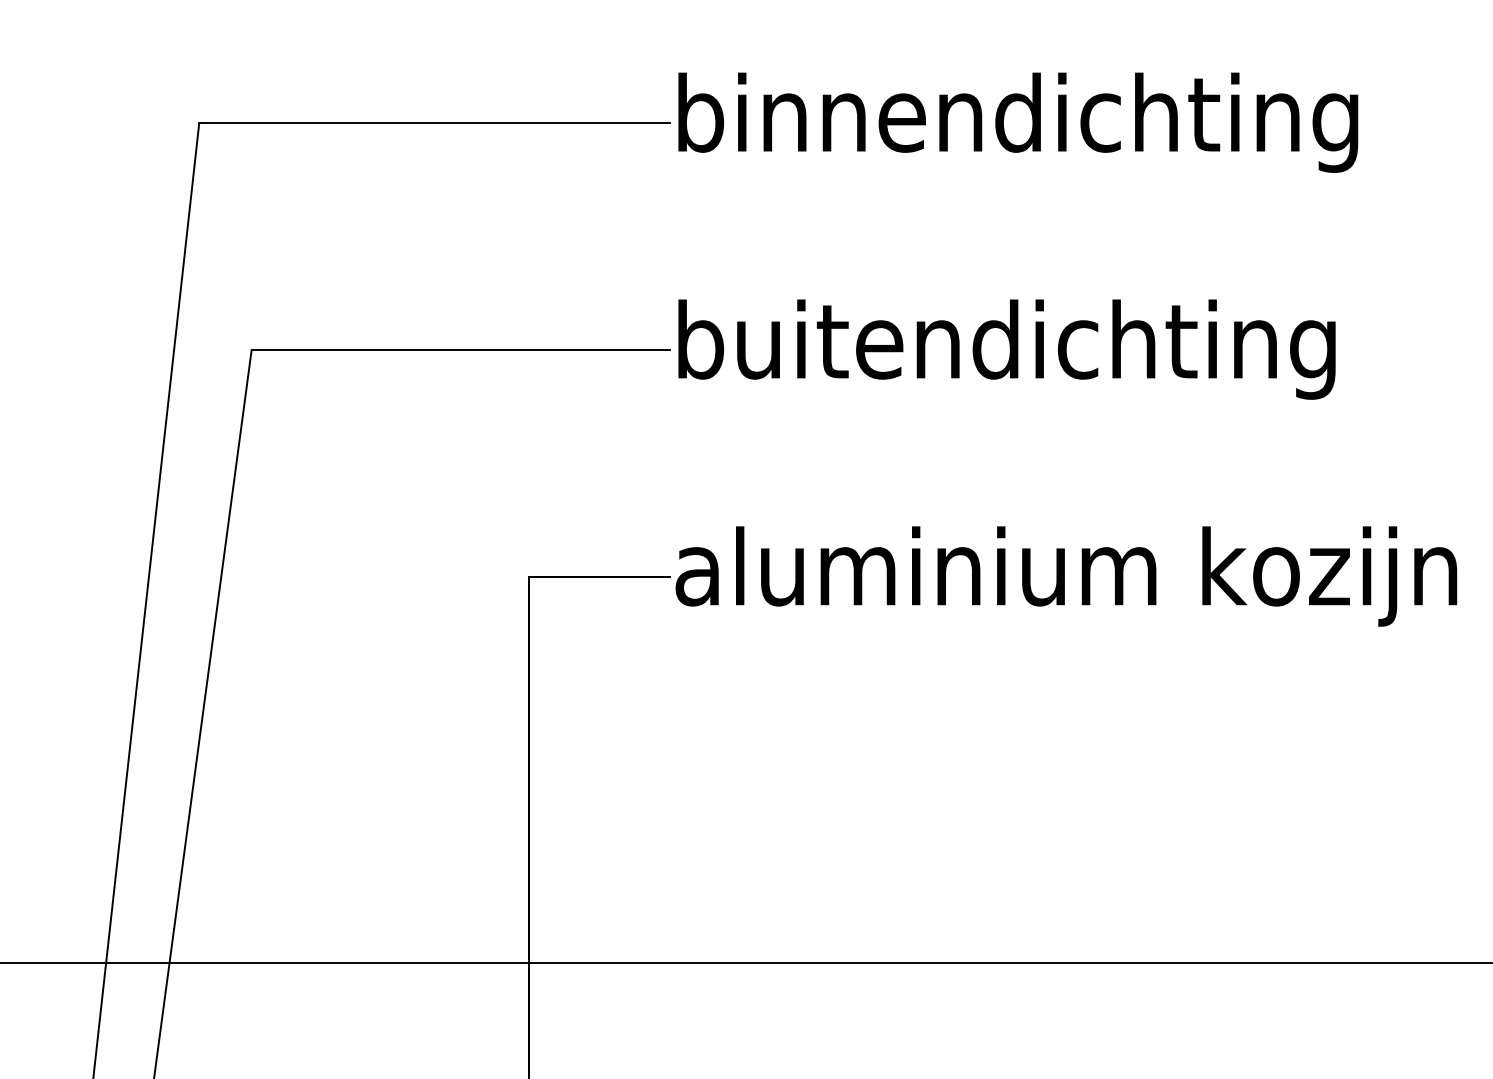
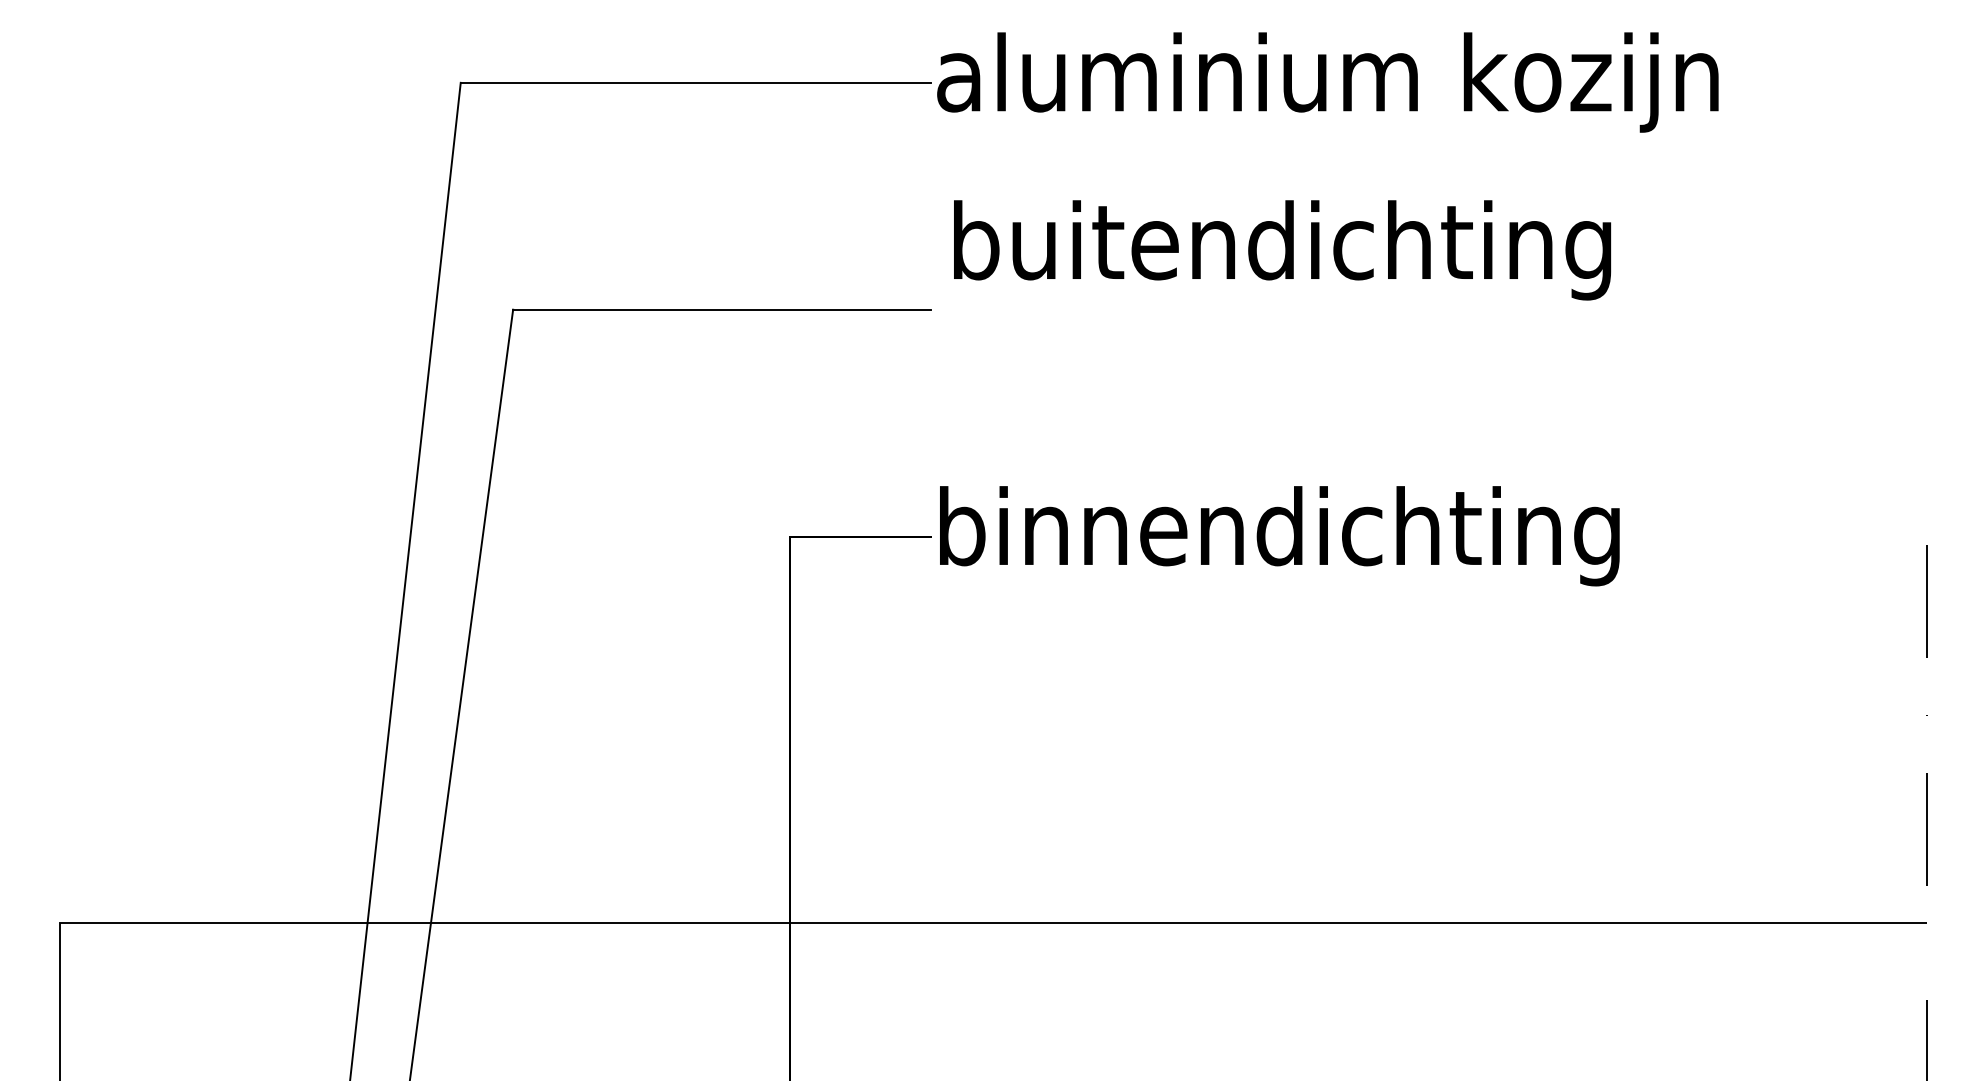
text: (1066, 122) -> (1327, 82), binnendichting -> aluminium kozijn
text: (1007, 349) -> (1282, 250), moved
text: (1066, 576) -> (1327, 536), aluminium kozijn -> binnendichting

